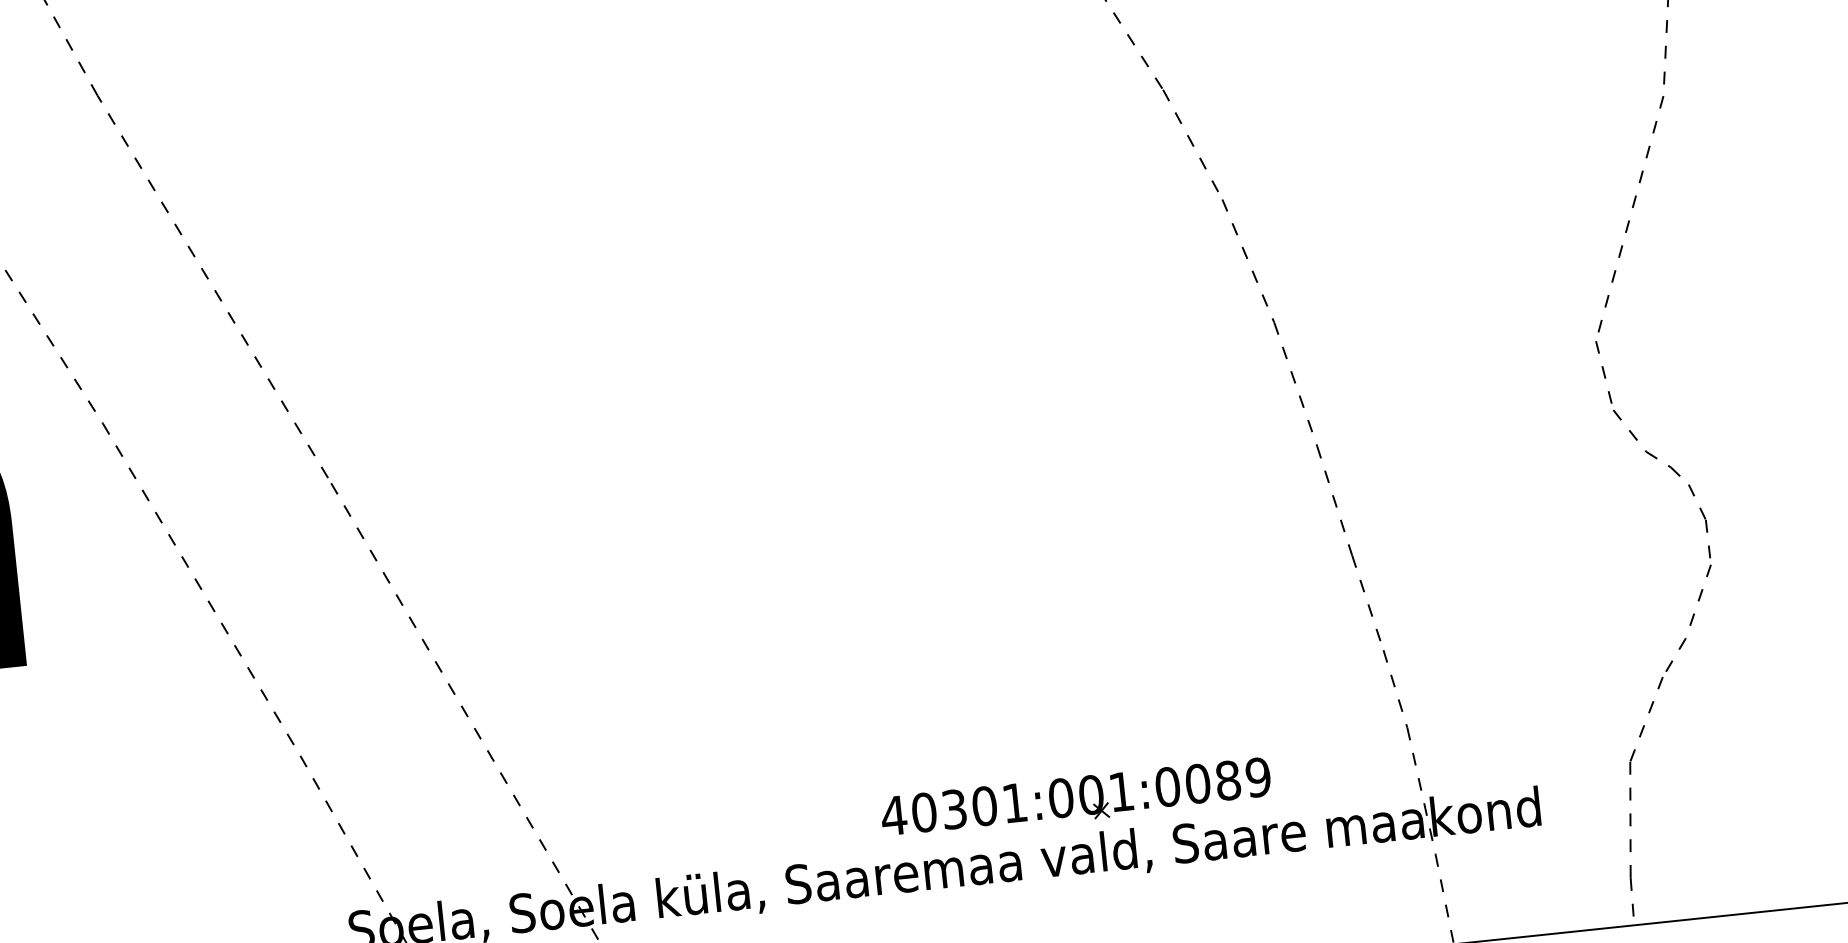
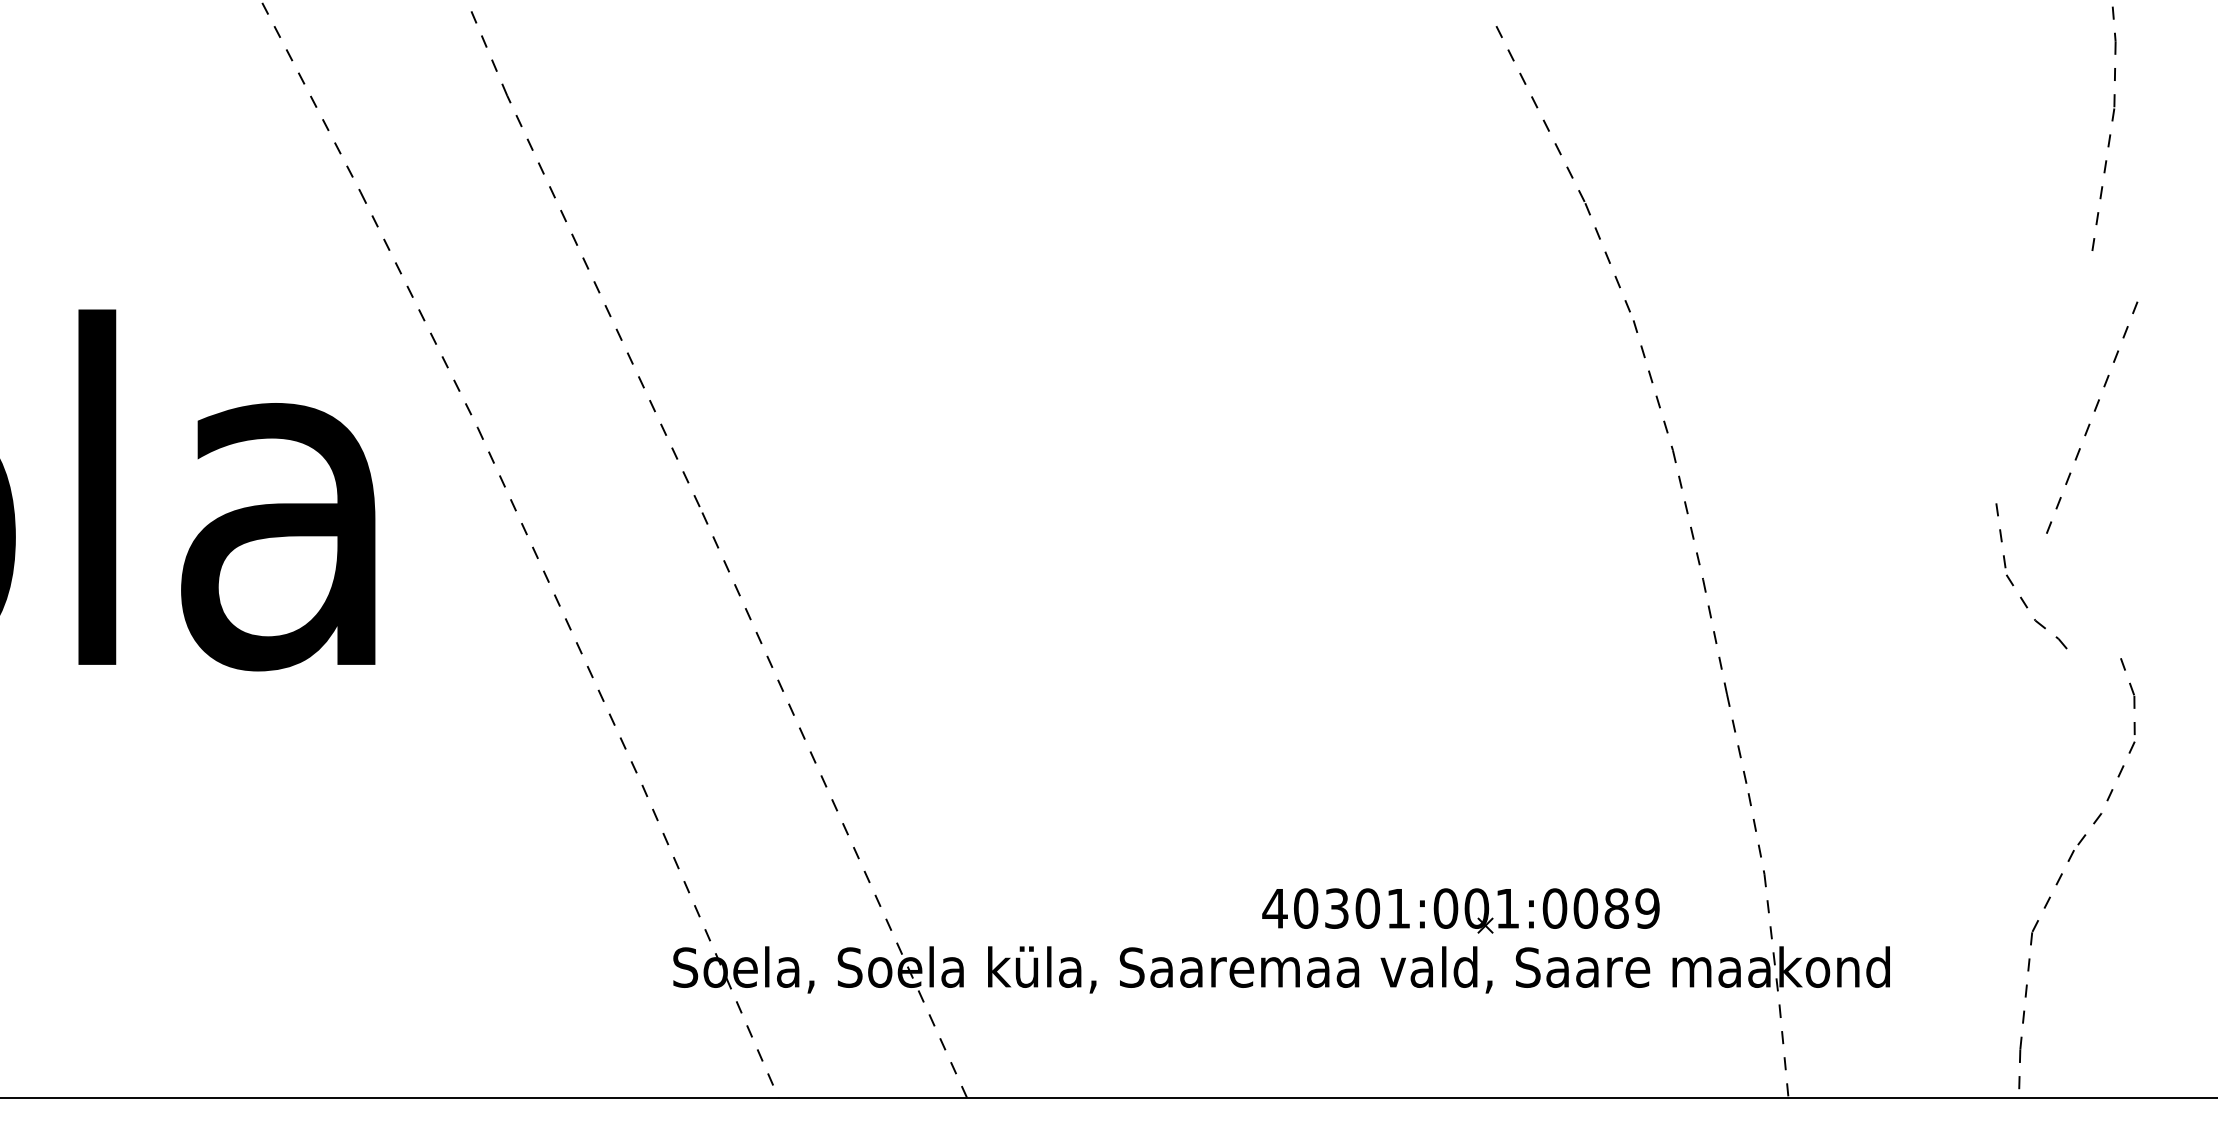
line: (1632, 207) -> (2094, 411), moved
part: (1659, 688) -> (2069, 861), moved
part: (1075, 798) -> (1460, 910), moved

